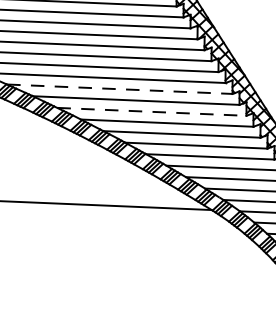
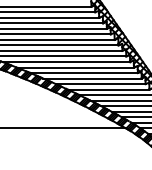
line: (119, 89) -> (75, 67), dashed -> solid
line: (153, 111) -> (93, 78), dashed -> solid

